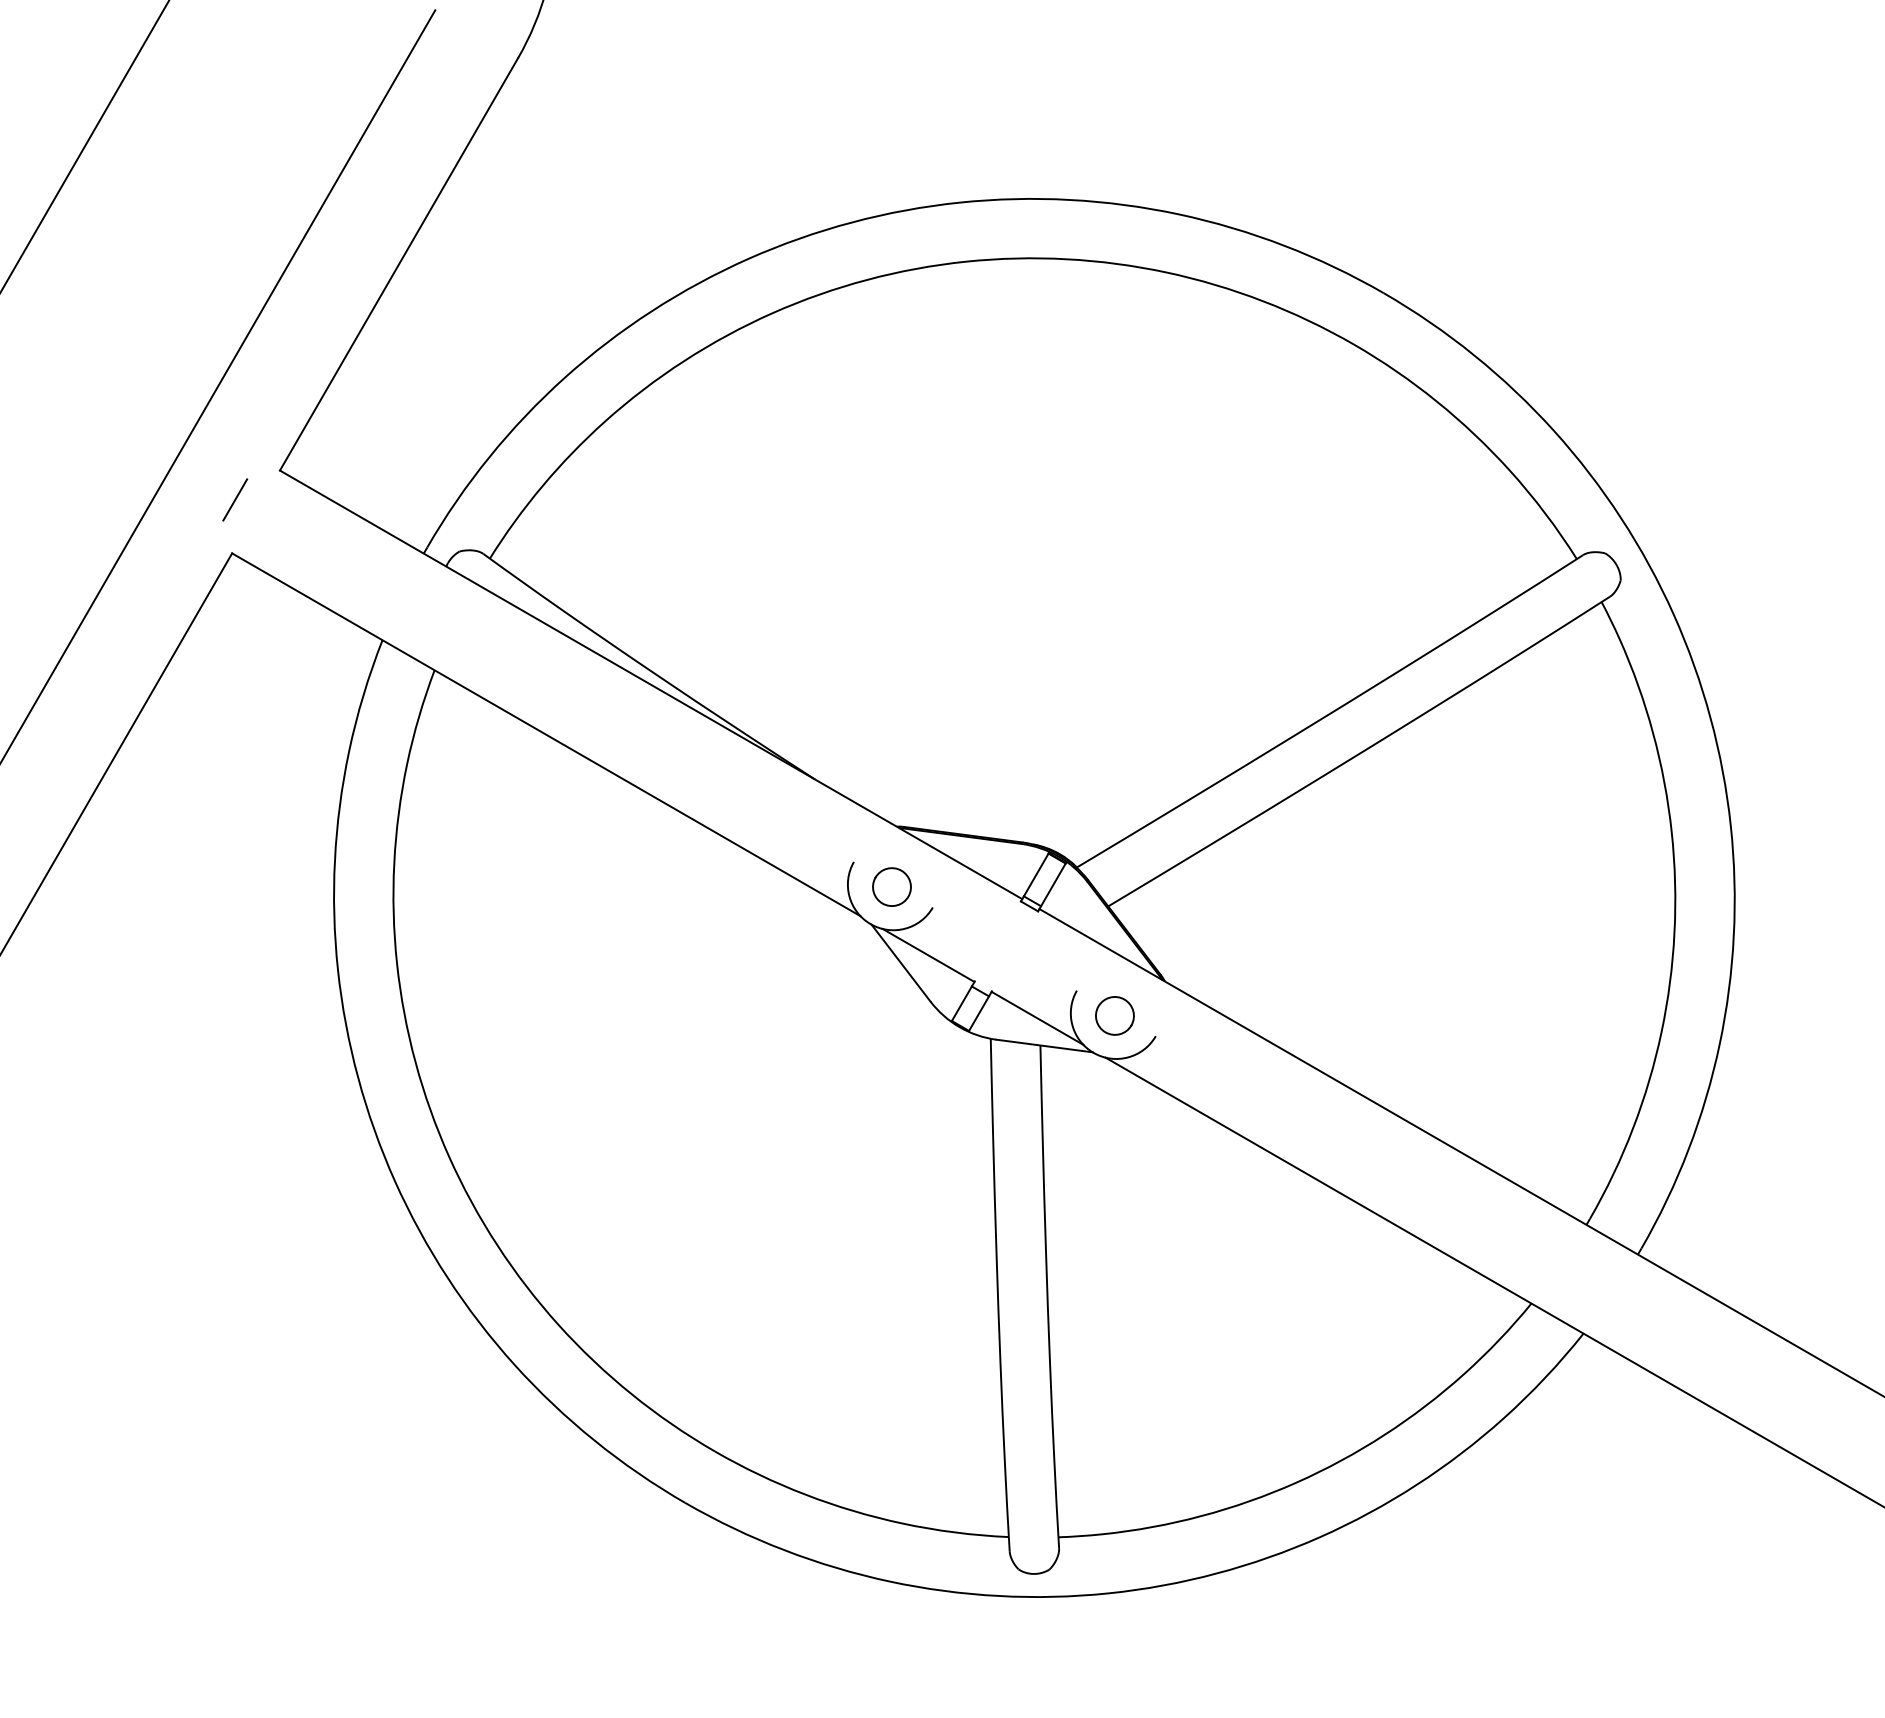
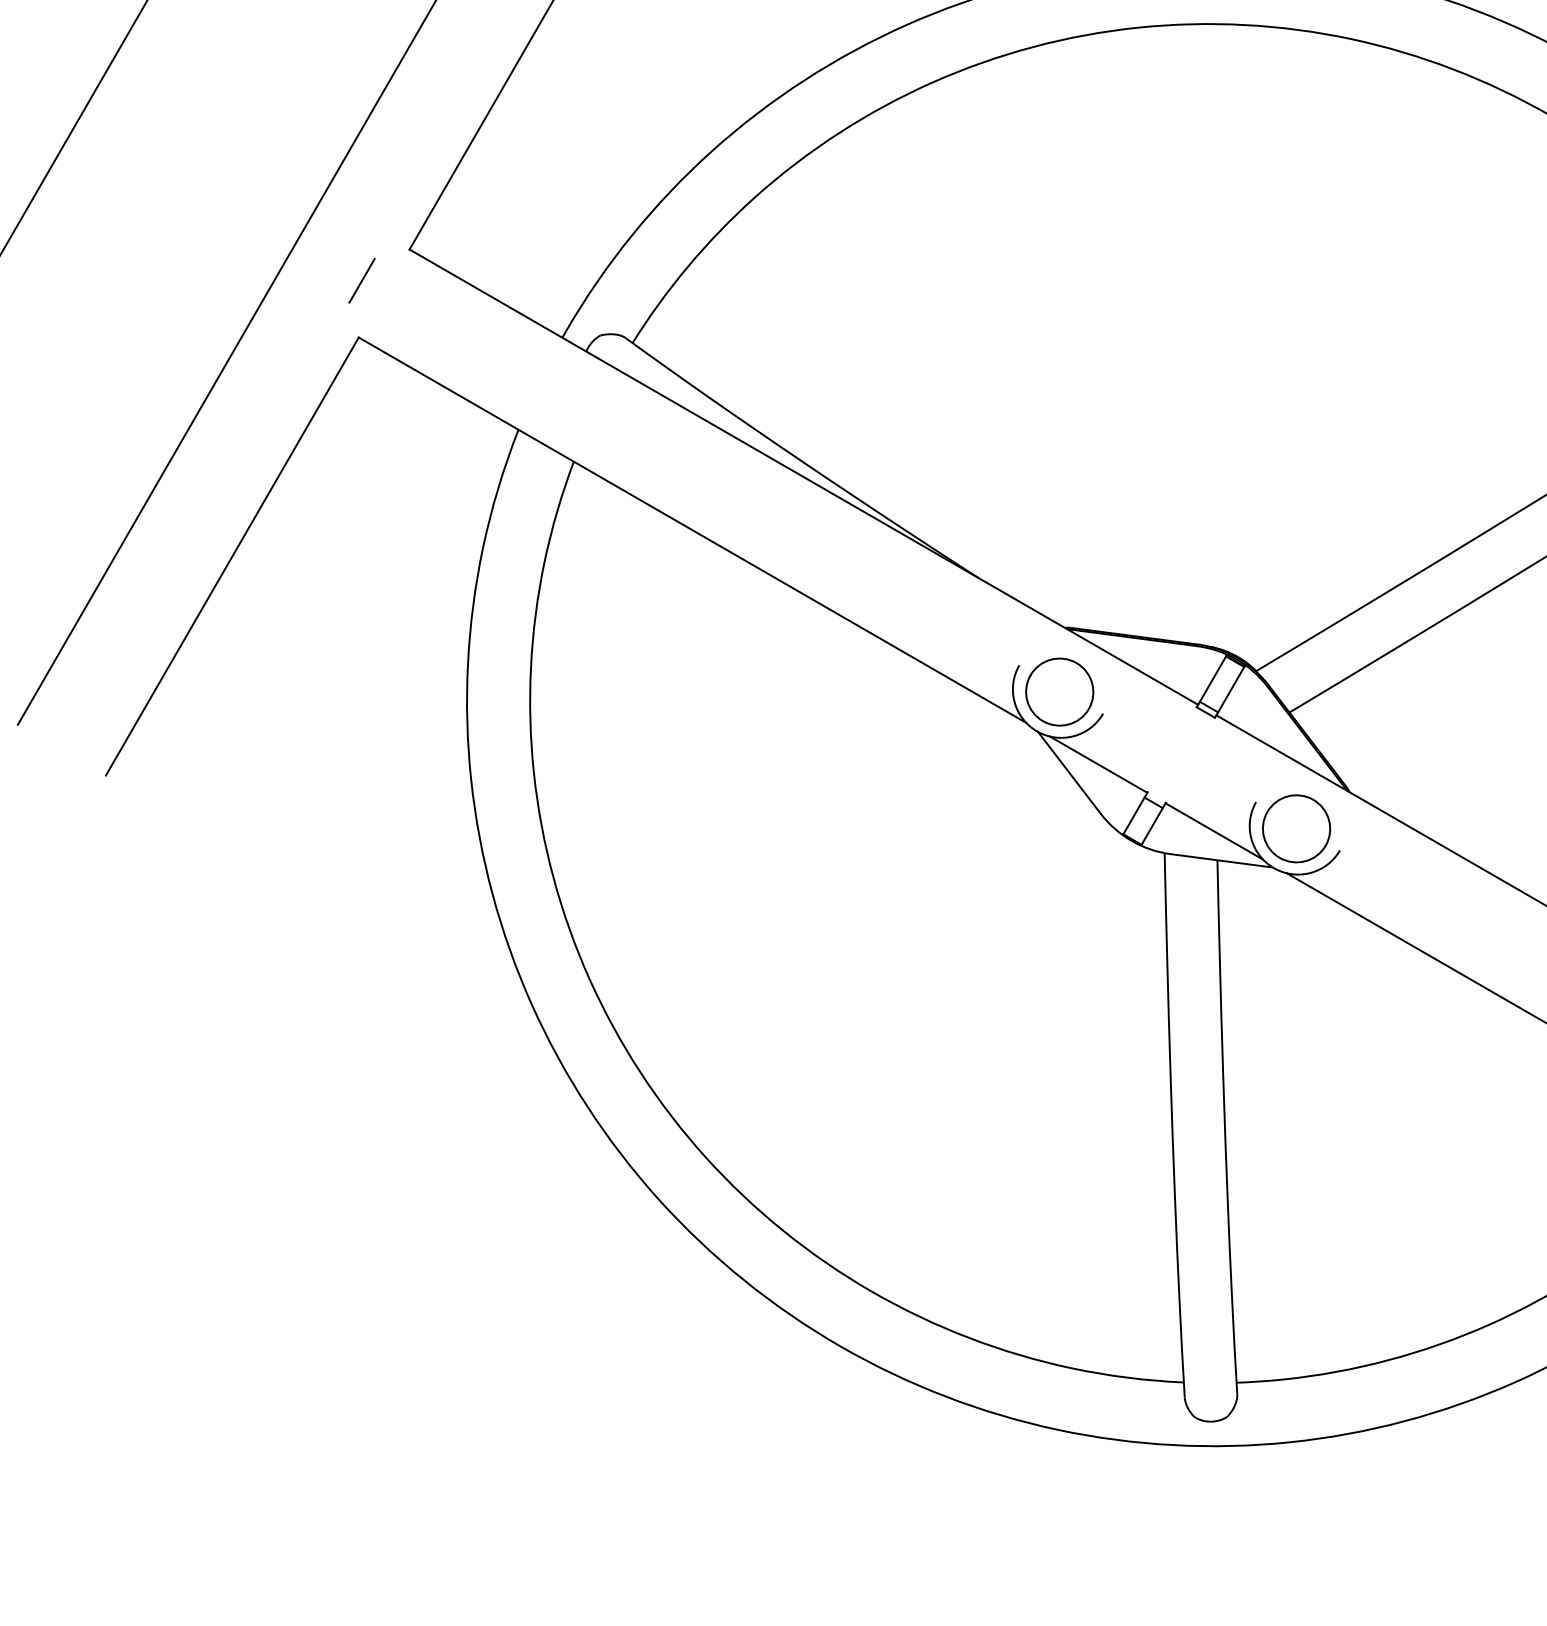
part: (891, 886) -> (1059, 691), size x1.67
part: (1114, 1015) -> (1296, 828), size x1.67

